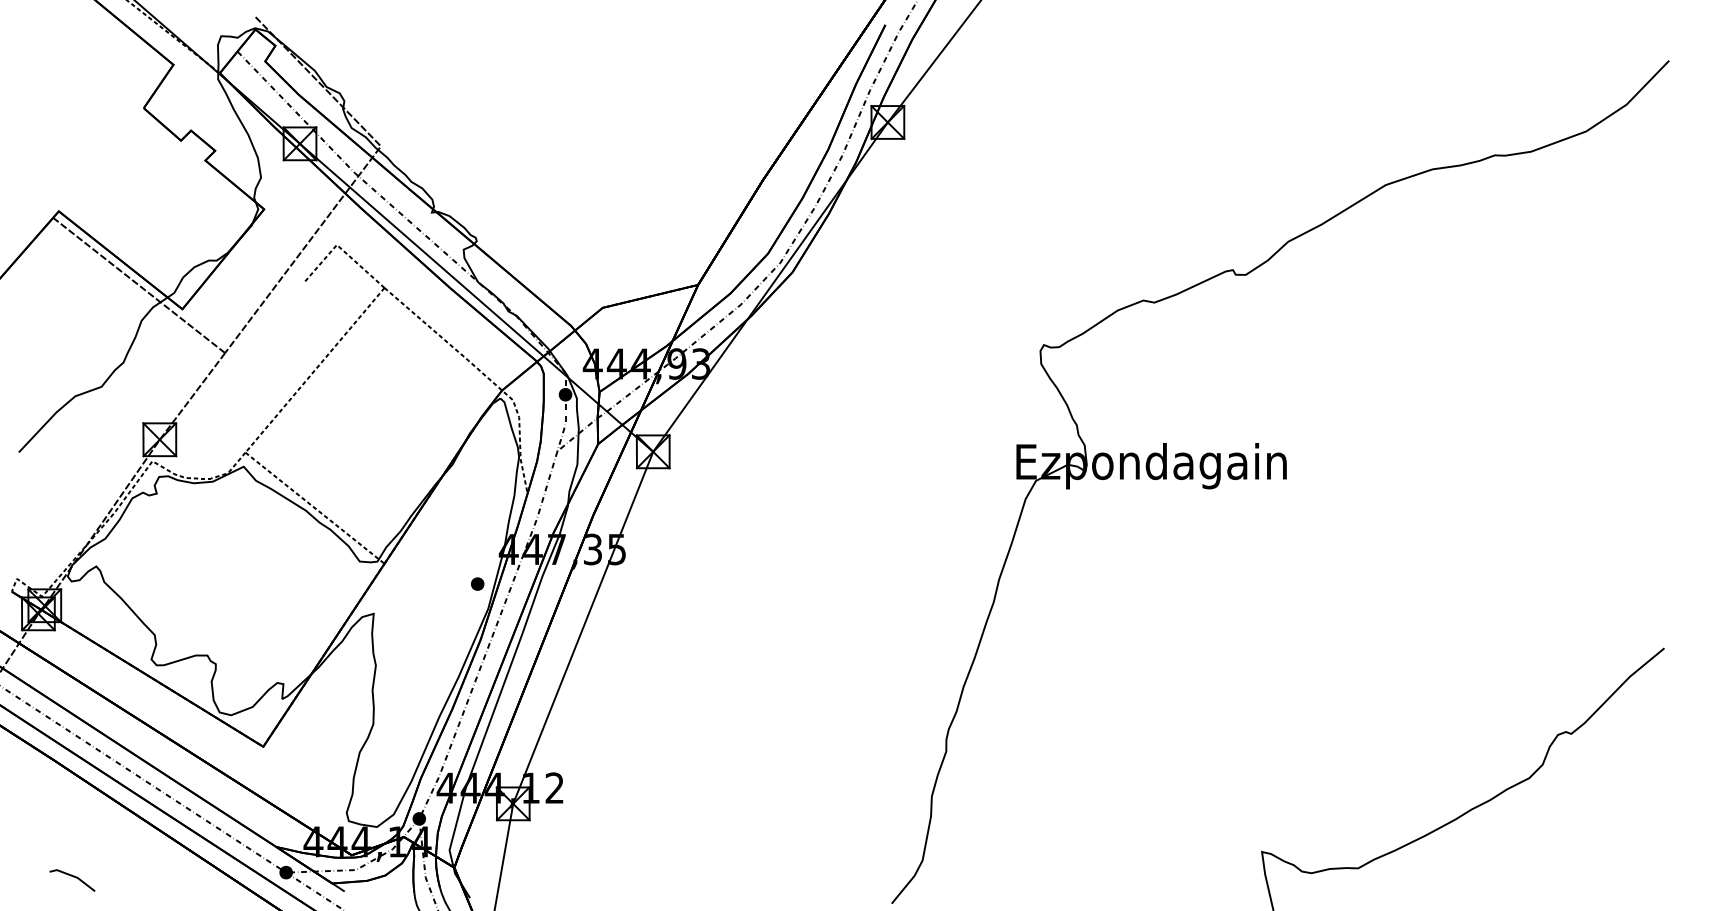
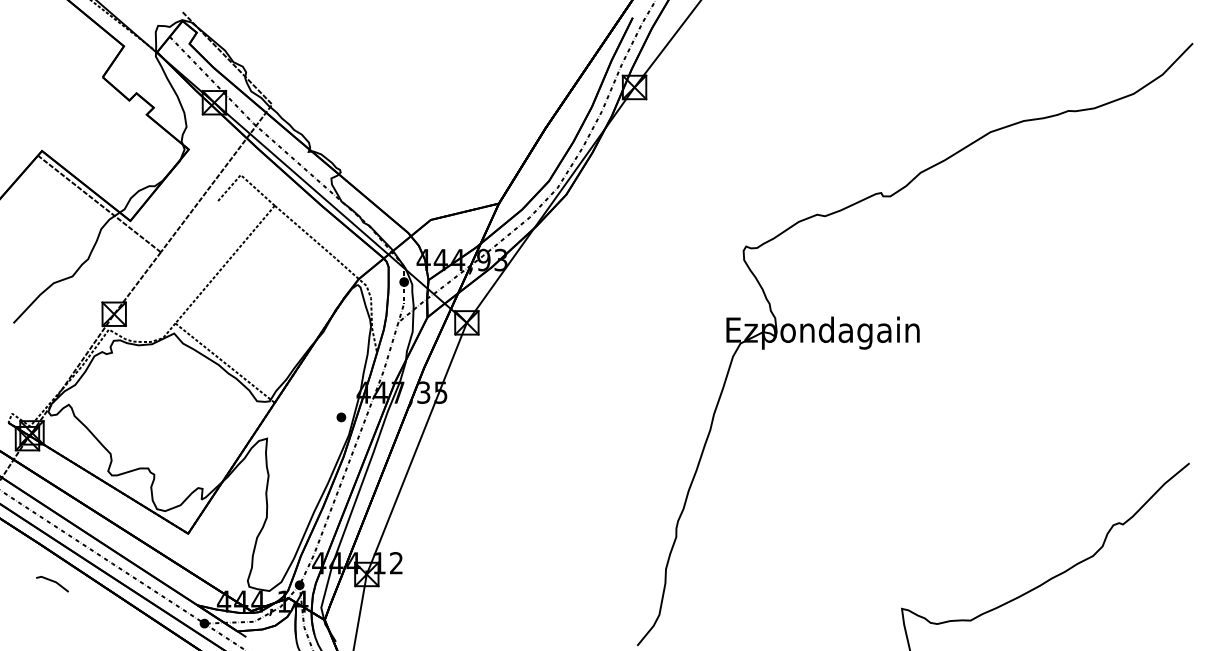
line: (73, 877) -> (53, 582), moved

